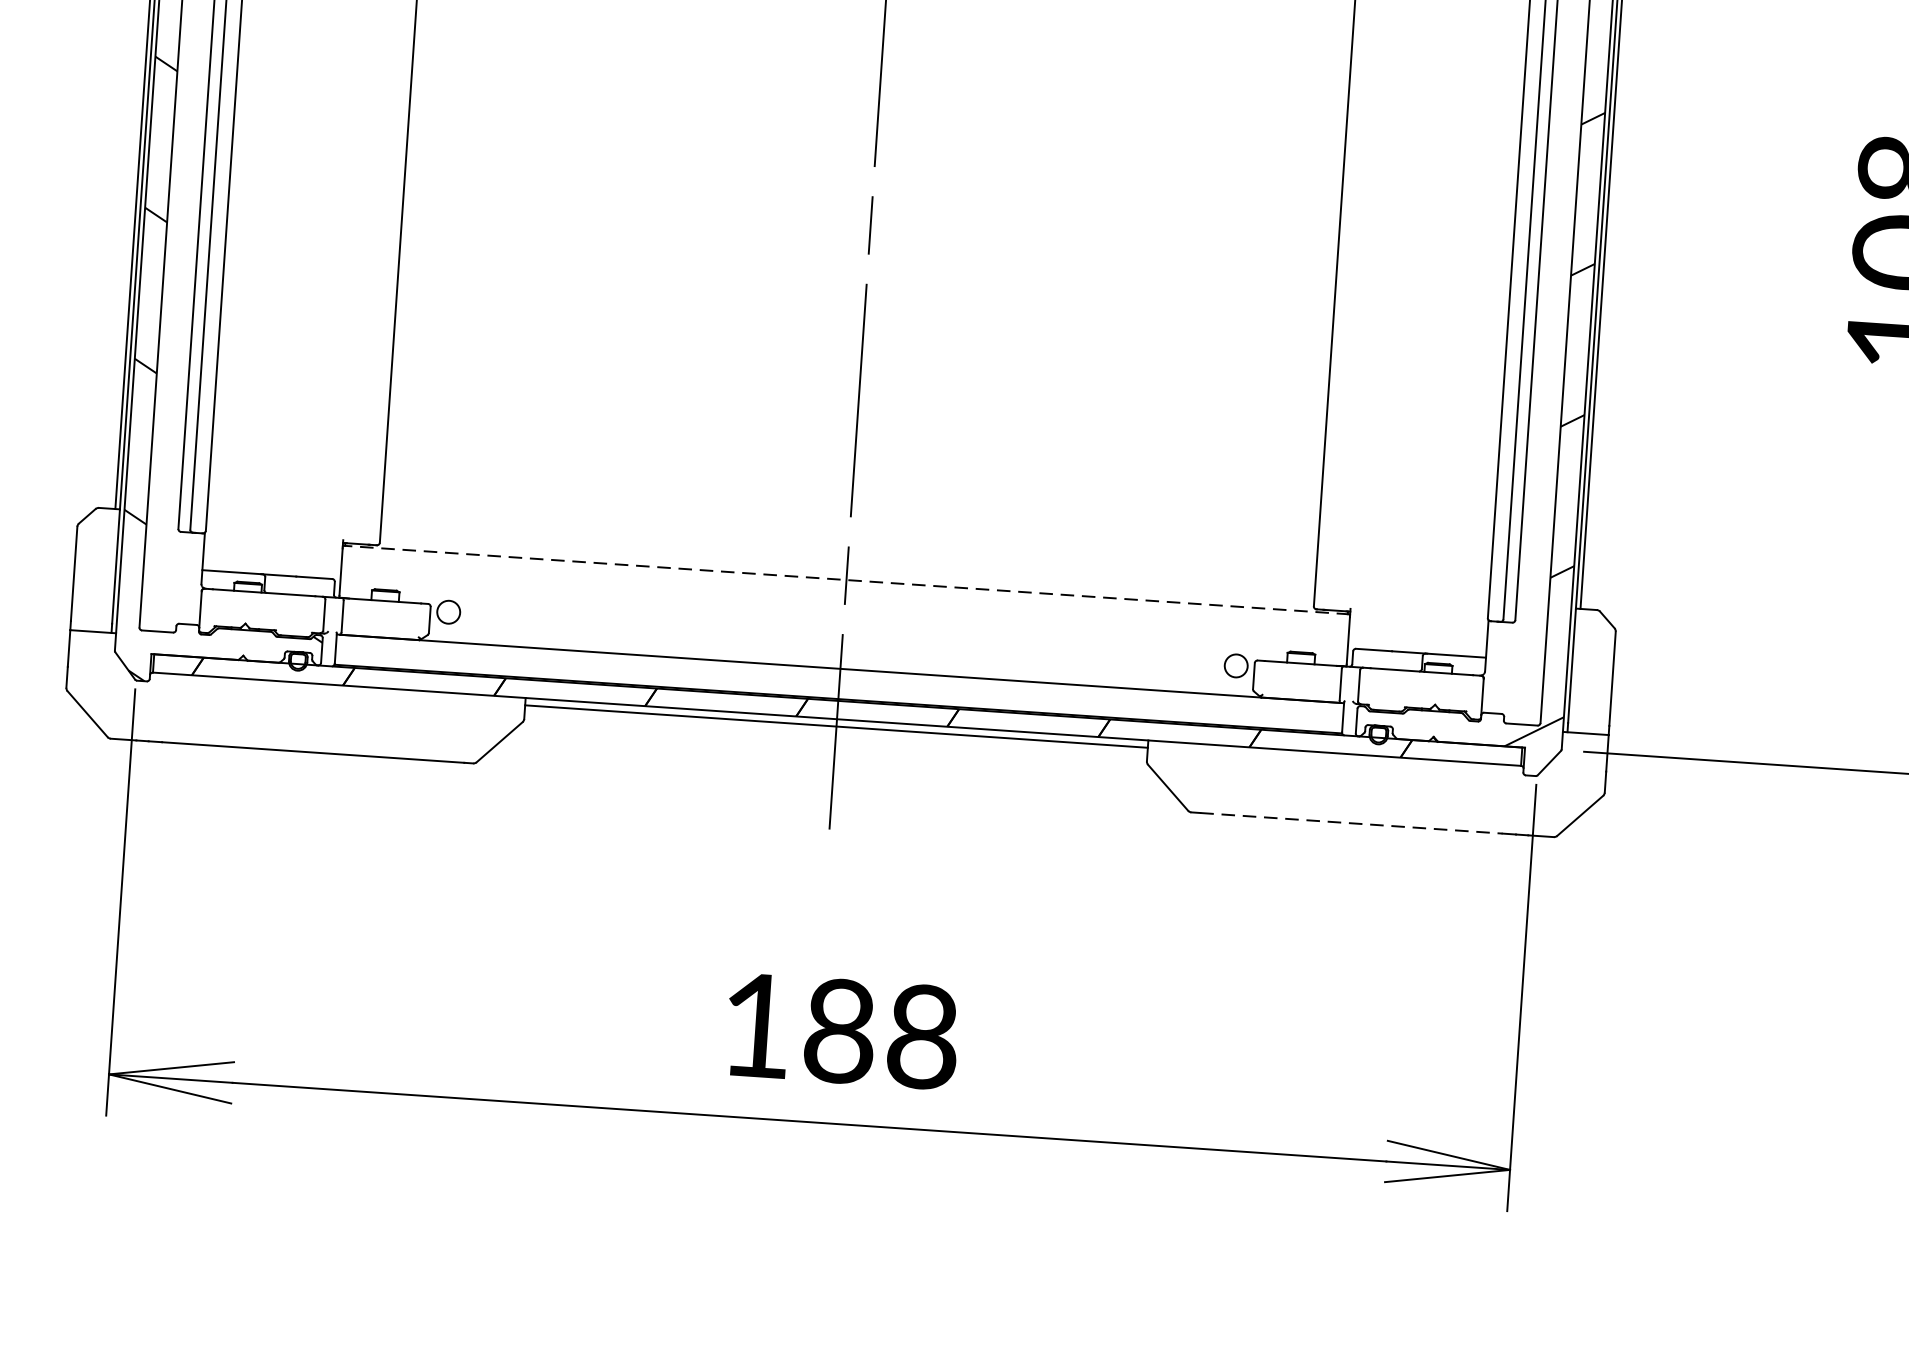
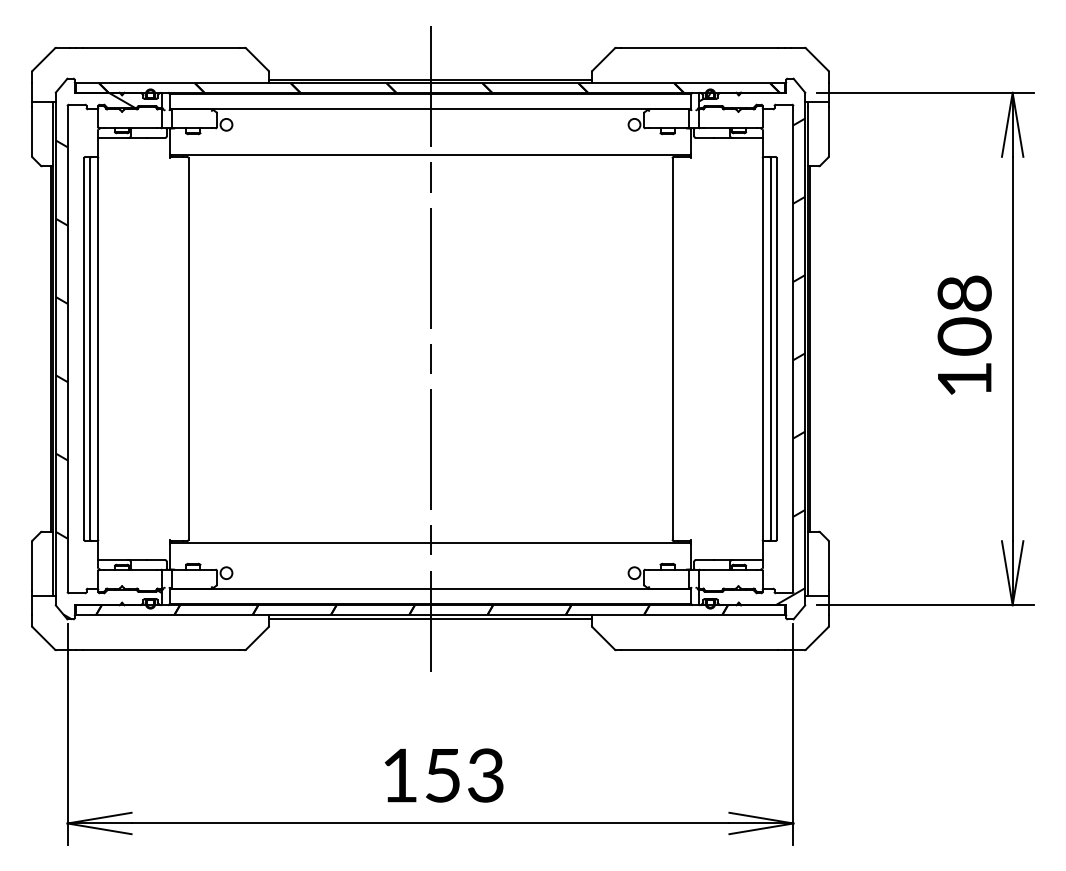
line: (846, 579) -> (430, 542), dashed -> solid
line: (1351, 823) -> (699, 650), dashed -> solid
text: (881, 1034) -> (464, 775), 188 -> 153

